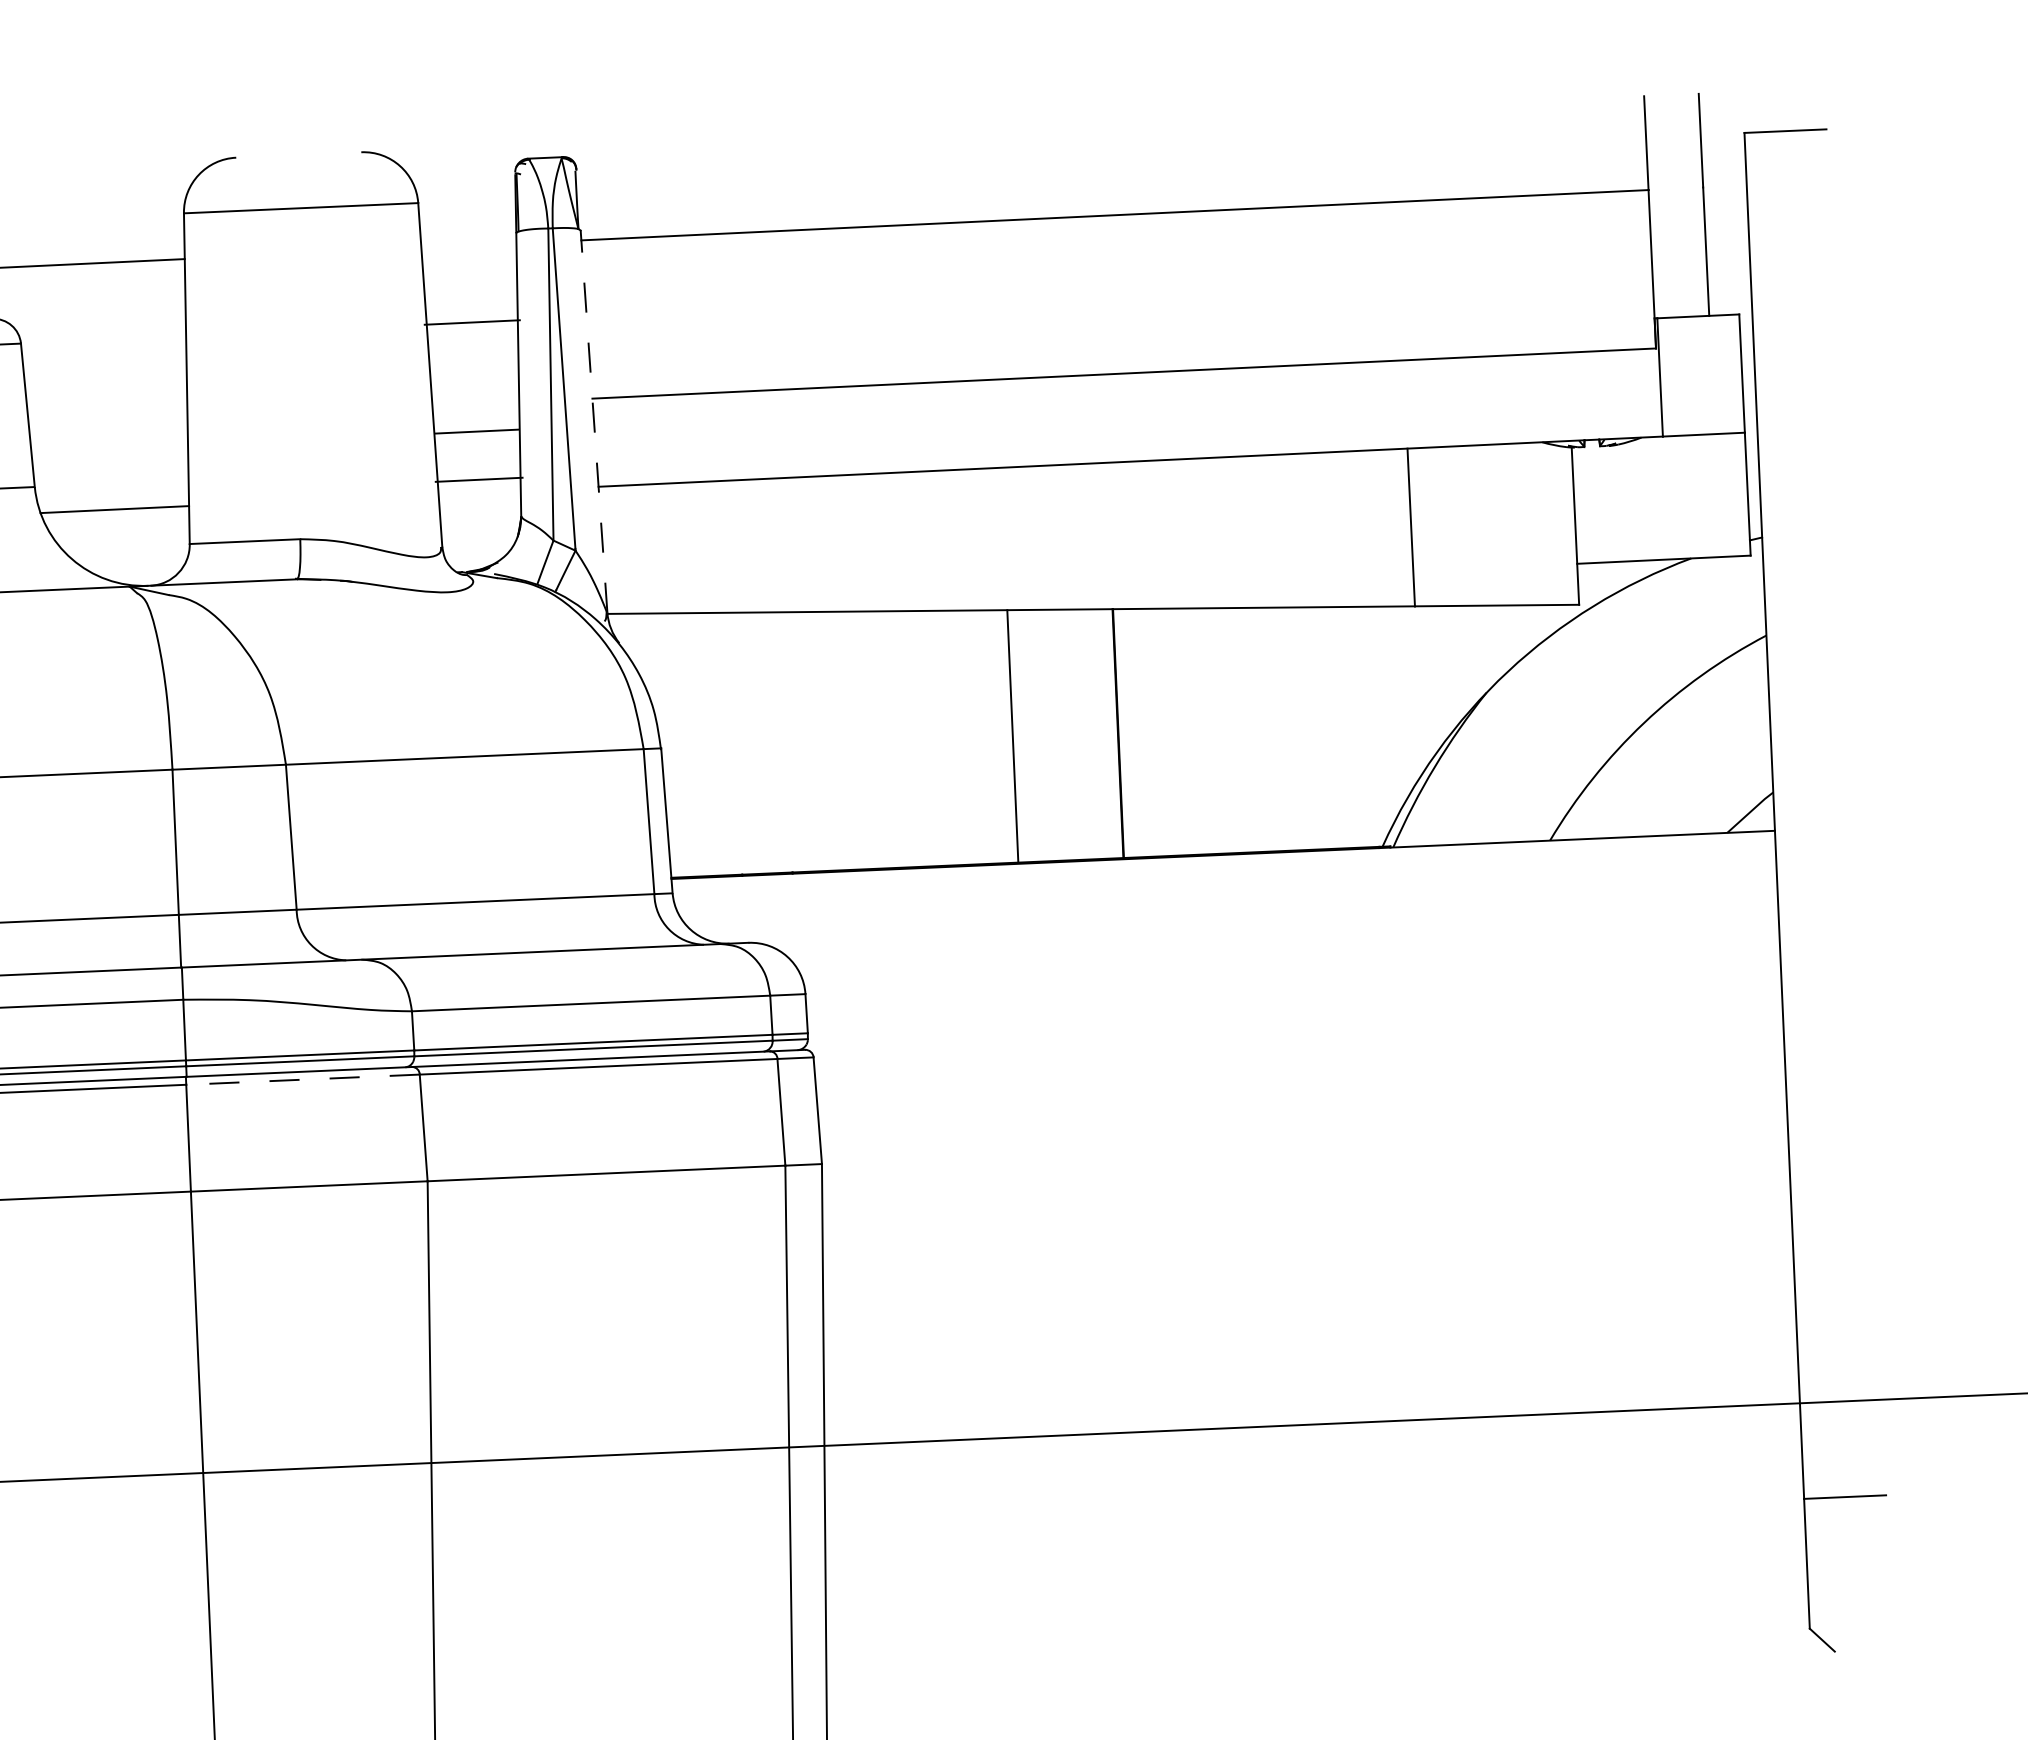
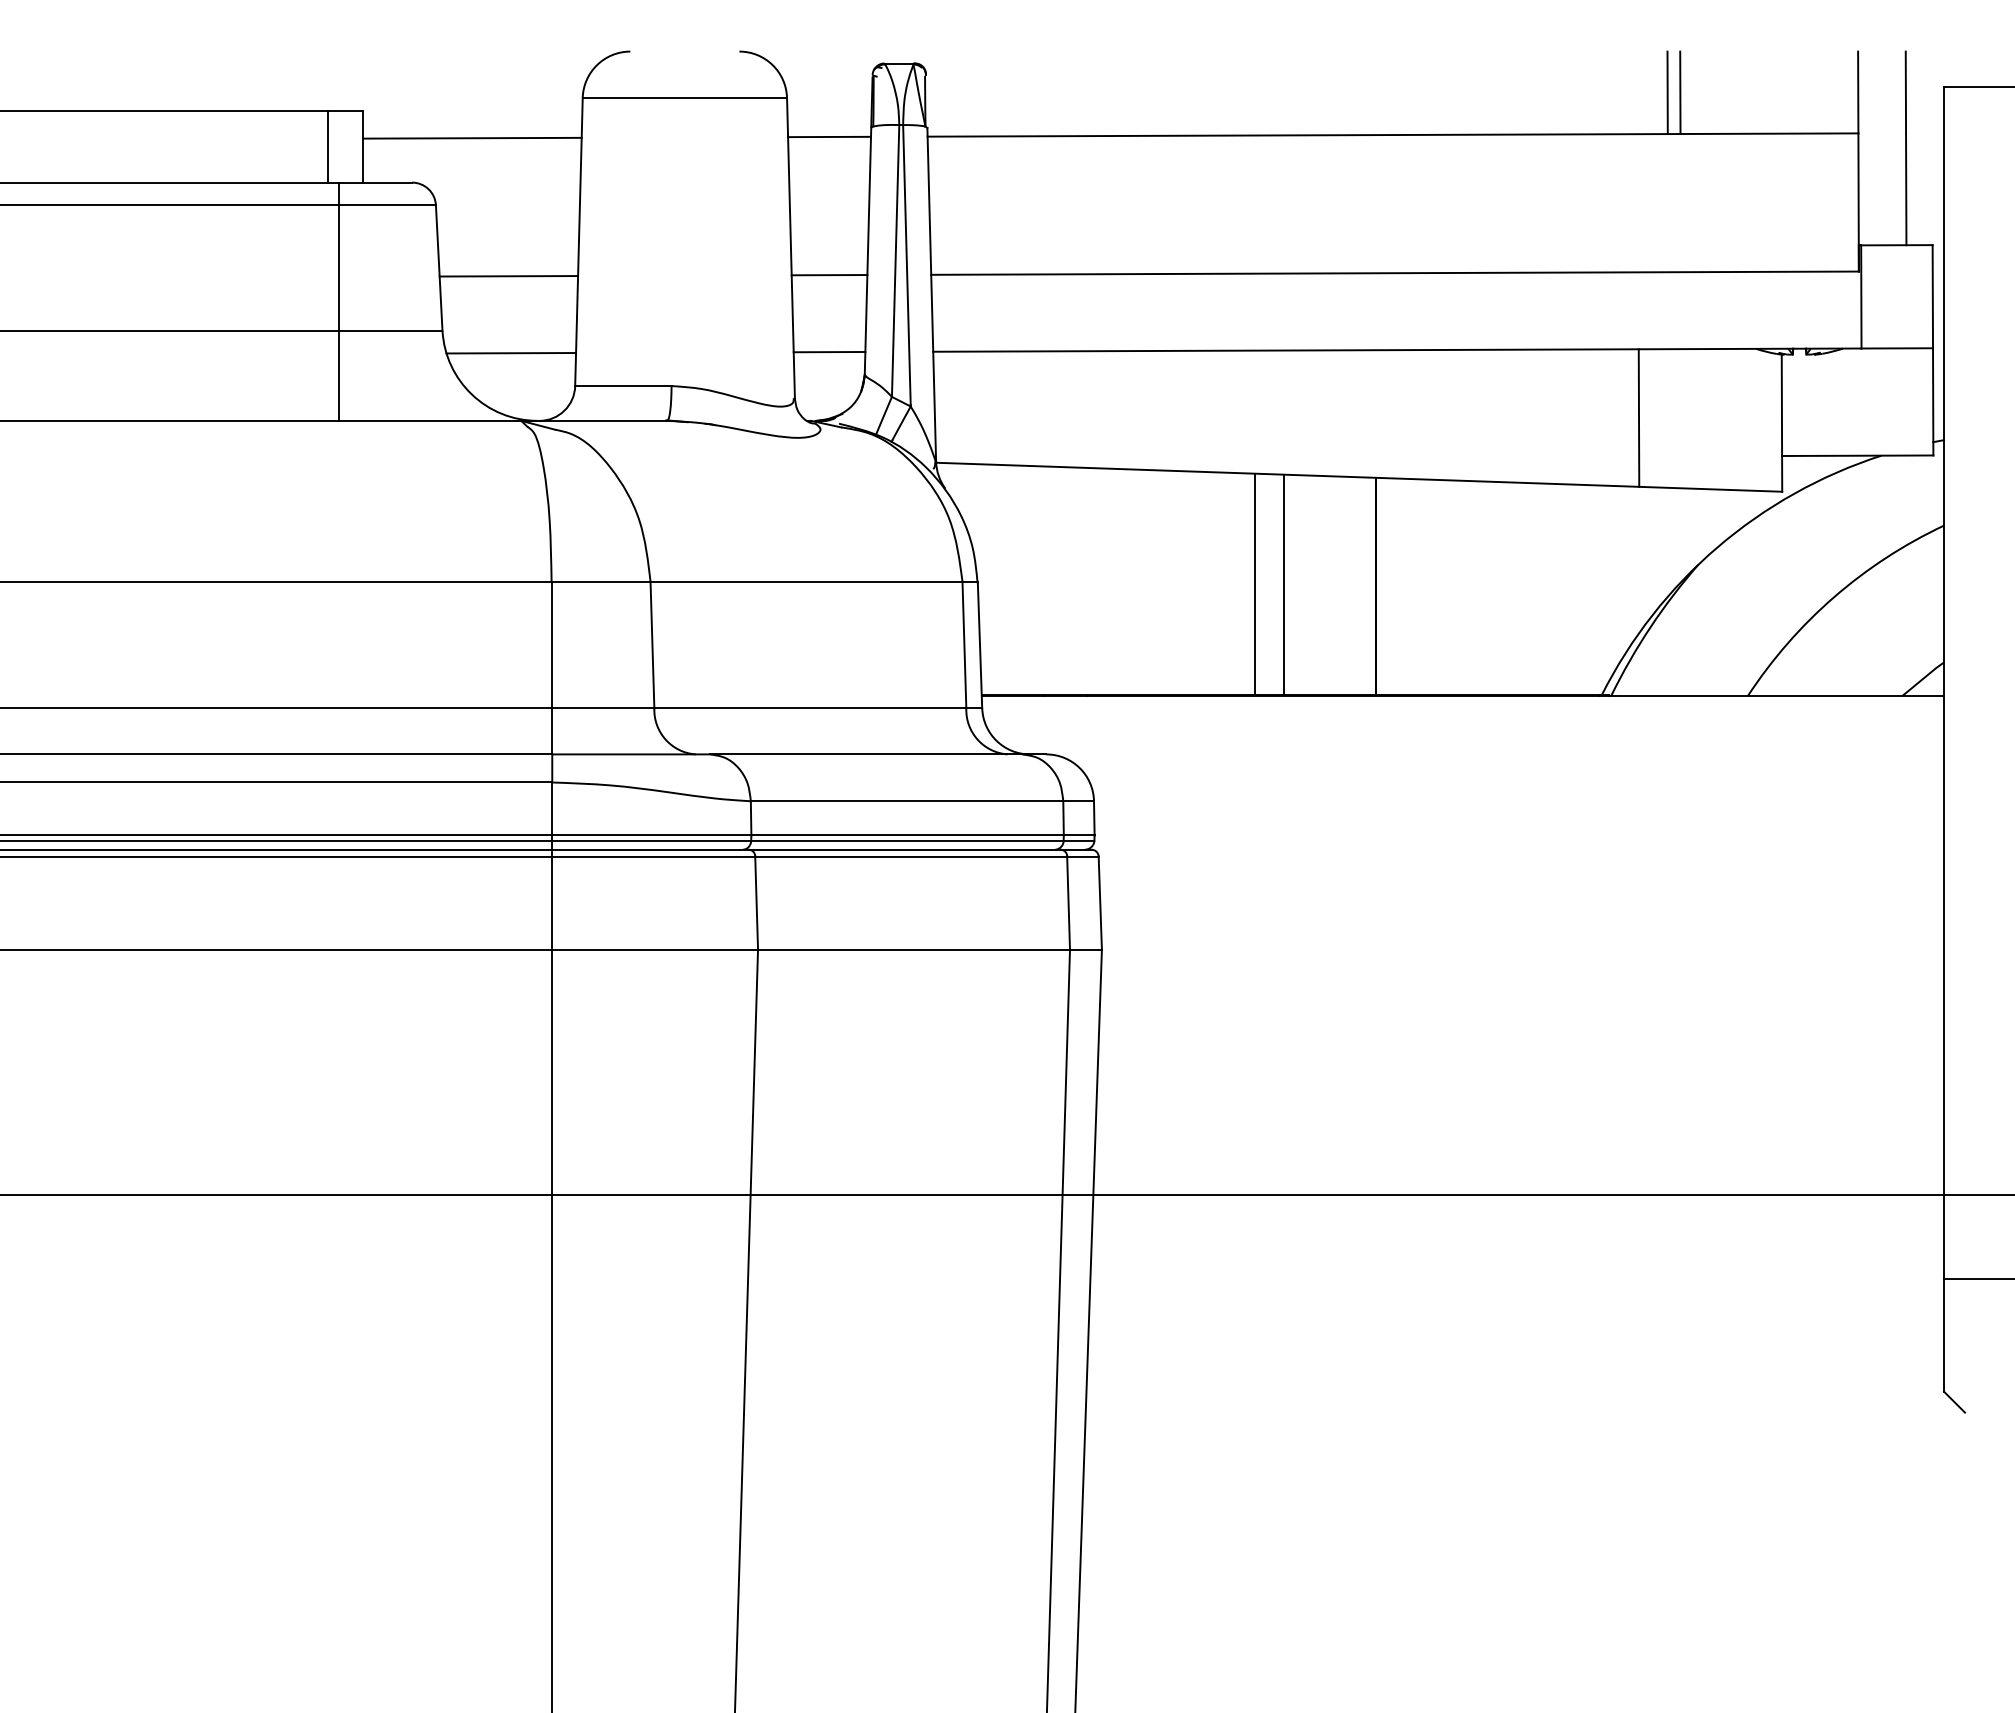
line: (1427, 152) -> (1667, 92), added
line: (1442, 152) -> (1680, 92), added
line: (472, 321) -> (829, 136), moved
line: (107, 421) -> (508, 276), added
line: (593, 421) -> (931, 294), dashed -> solid
line: (477, 432) -> (829, 352), moved
line: (479, 480) -> (829, 275), moved
line: (978, 736) -> (1254, 583), added
line: (303, 1079) -> (653, 856), dashed -> solid

